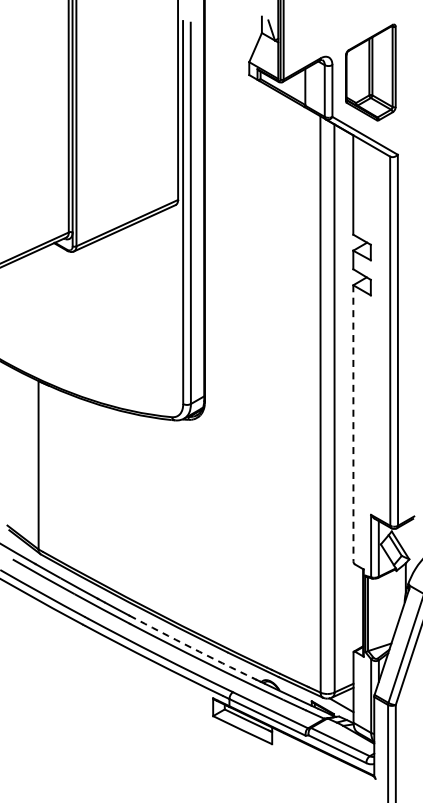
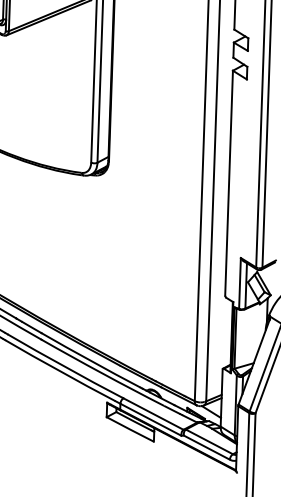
line: (353, 424) -> (229, 183), dashed -> solid
arc: (191, 647) -> (91, 360), dashed -> solid

